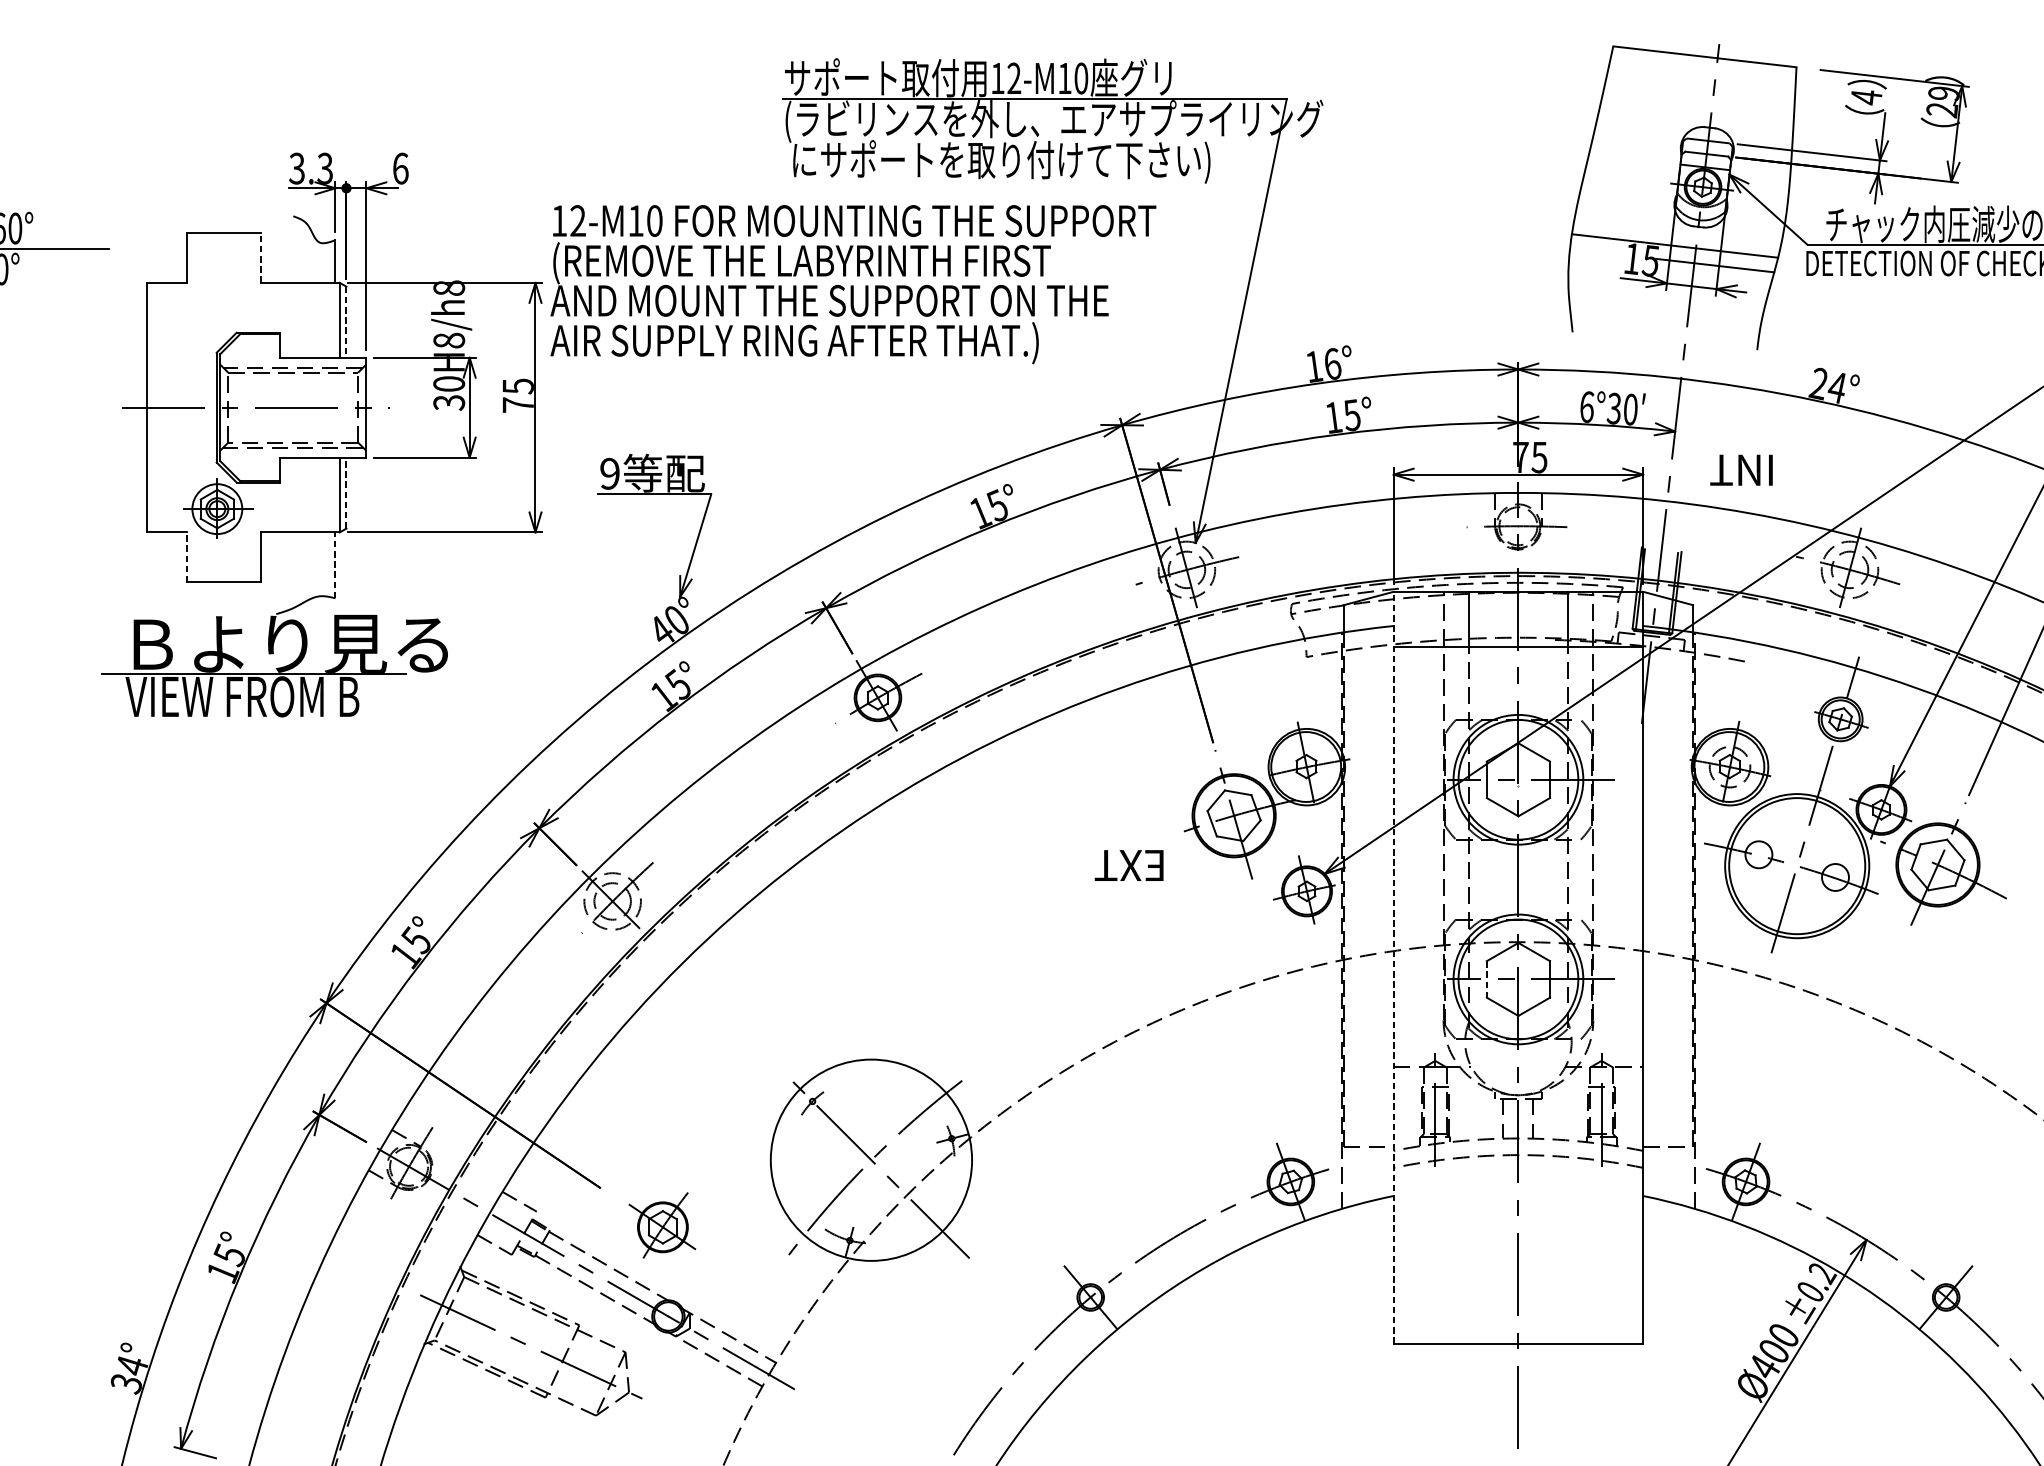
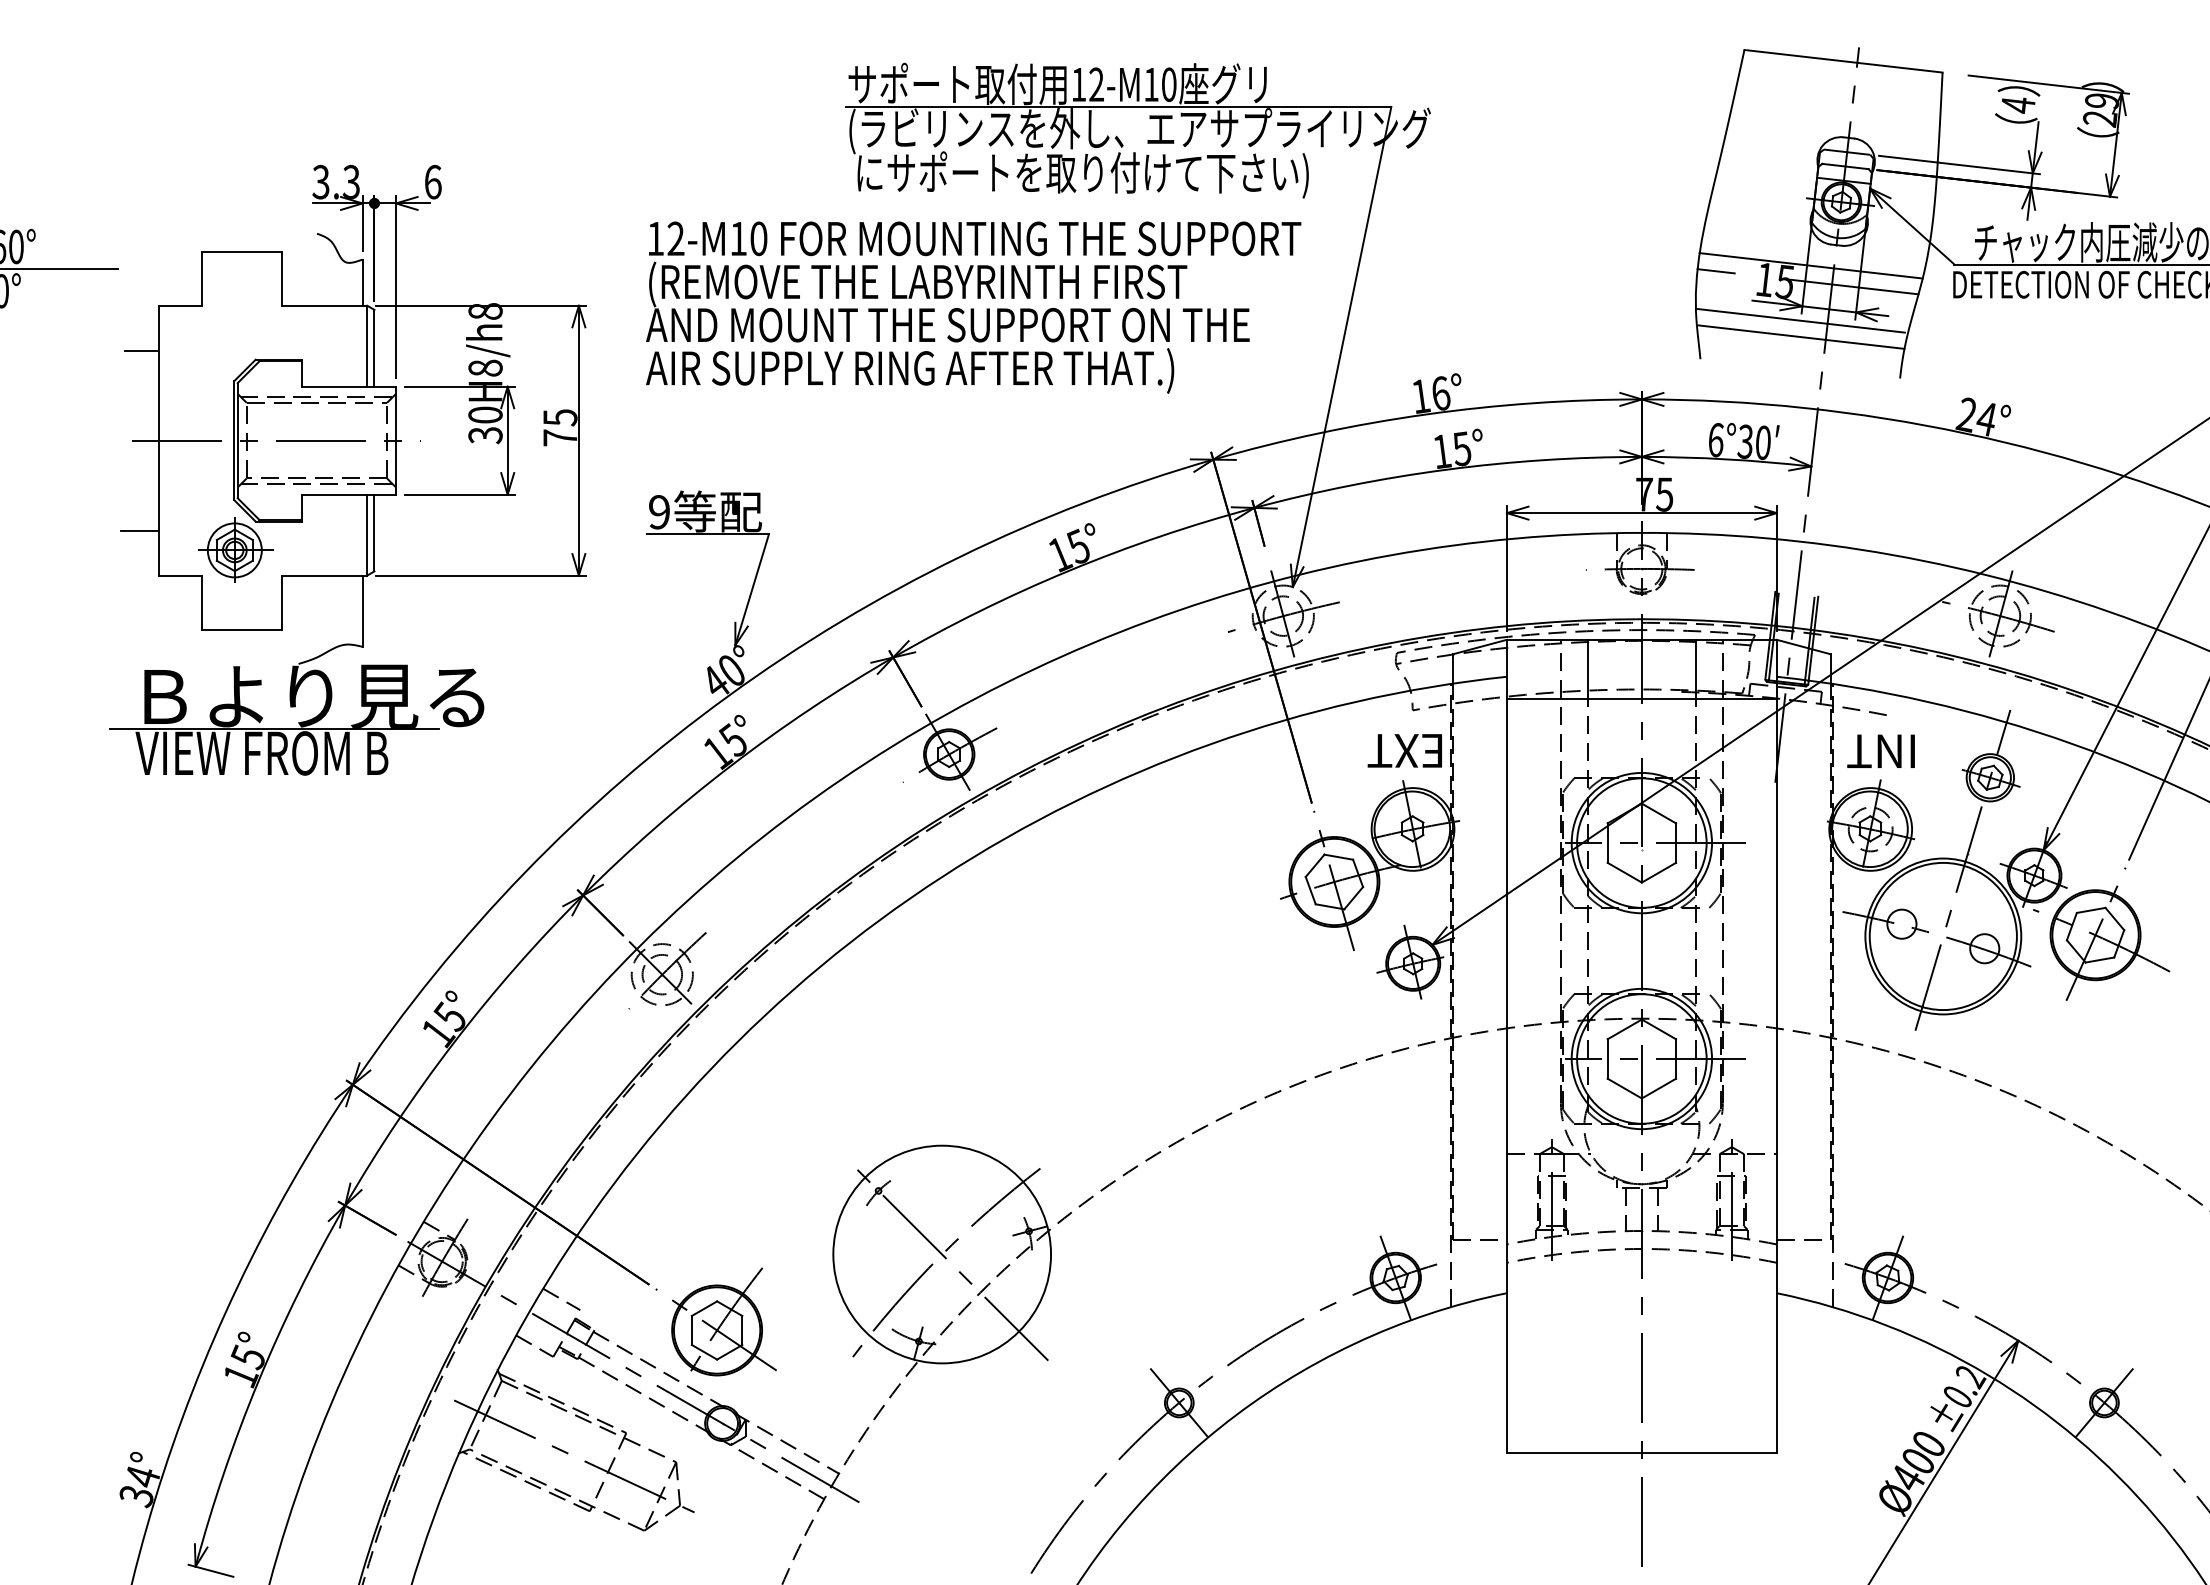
line: (1586, 251) -> (1715, 271), added
line: (260, 257) -> (281, 278), dashed -> solid
text: (853, 284) -> (973, 307), moved
line: (1664, 296) -> (1799, 320), added
line: (1665, 311) -> (1800, 336), added
line: (346, 322) -> (374, 348), dashed -> solid
line: (131, 324) -> (141, 350), added
text: (1740, 469) -> (1880, 750), moved
line: (130, 490) -> (140, 530), added
line: (346, 492) -> (374, 532), dashed -> solid
line: (187, 557) -> (202, 602), dashed -> solid
line: (335, 565) -> (362, 611), dashed -> solid
text: (1128, 865) -> (1404, 750), moved
line: (1393, 967) -> (1506, 1046), dashed -> solid
line: (1486, 979) -> (1607, 1059), dashed -> solid
part: (661, 1222) -> (715, 1321), size x1.67

